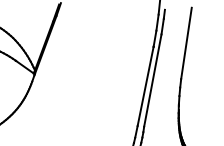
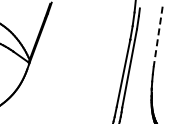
line: (186, 42) -> (158, 36), solid -> dashed

